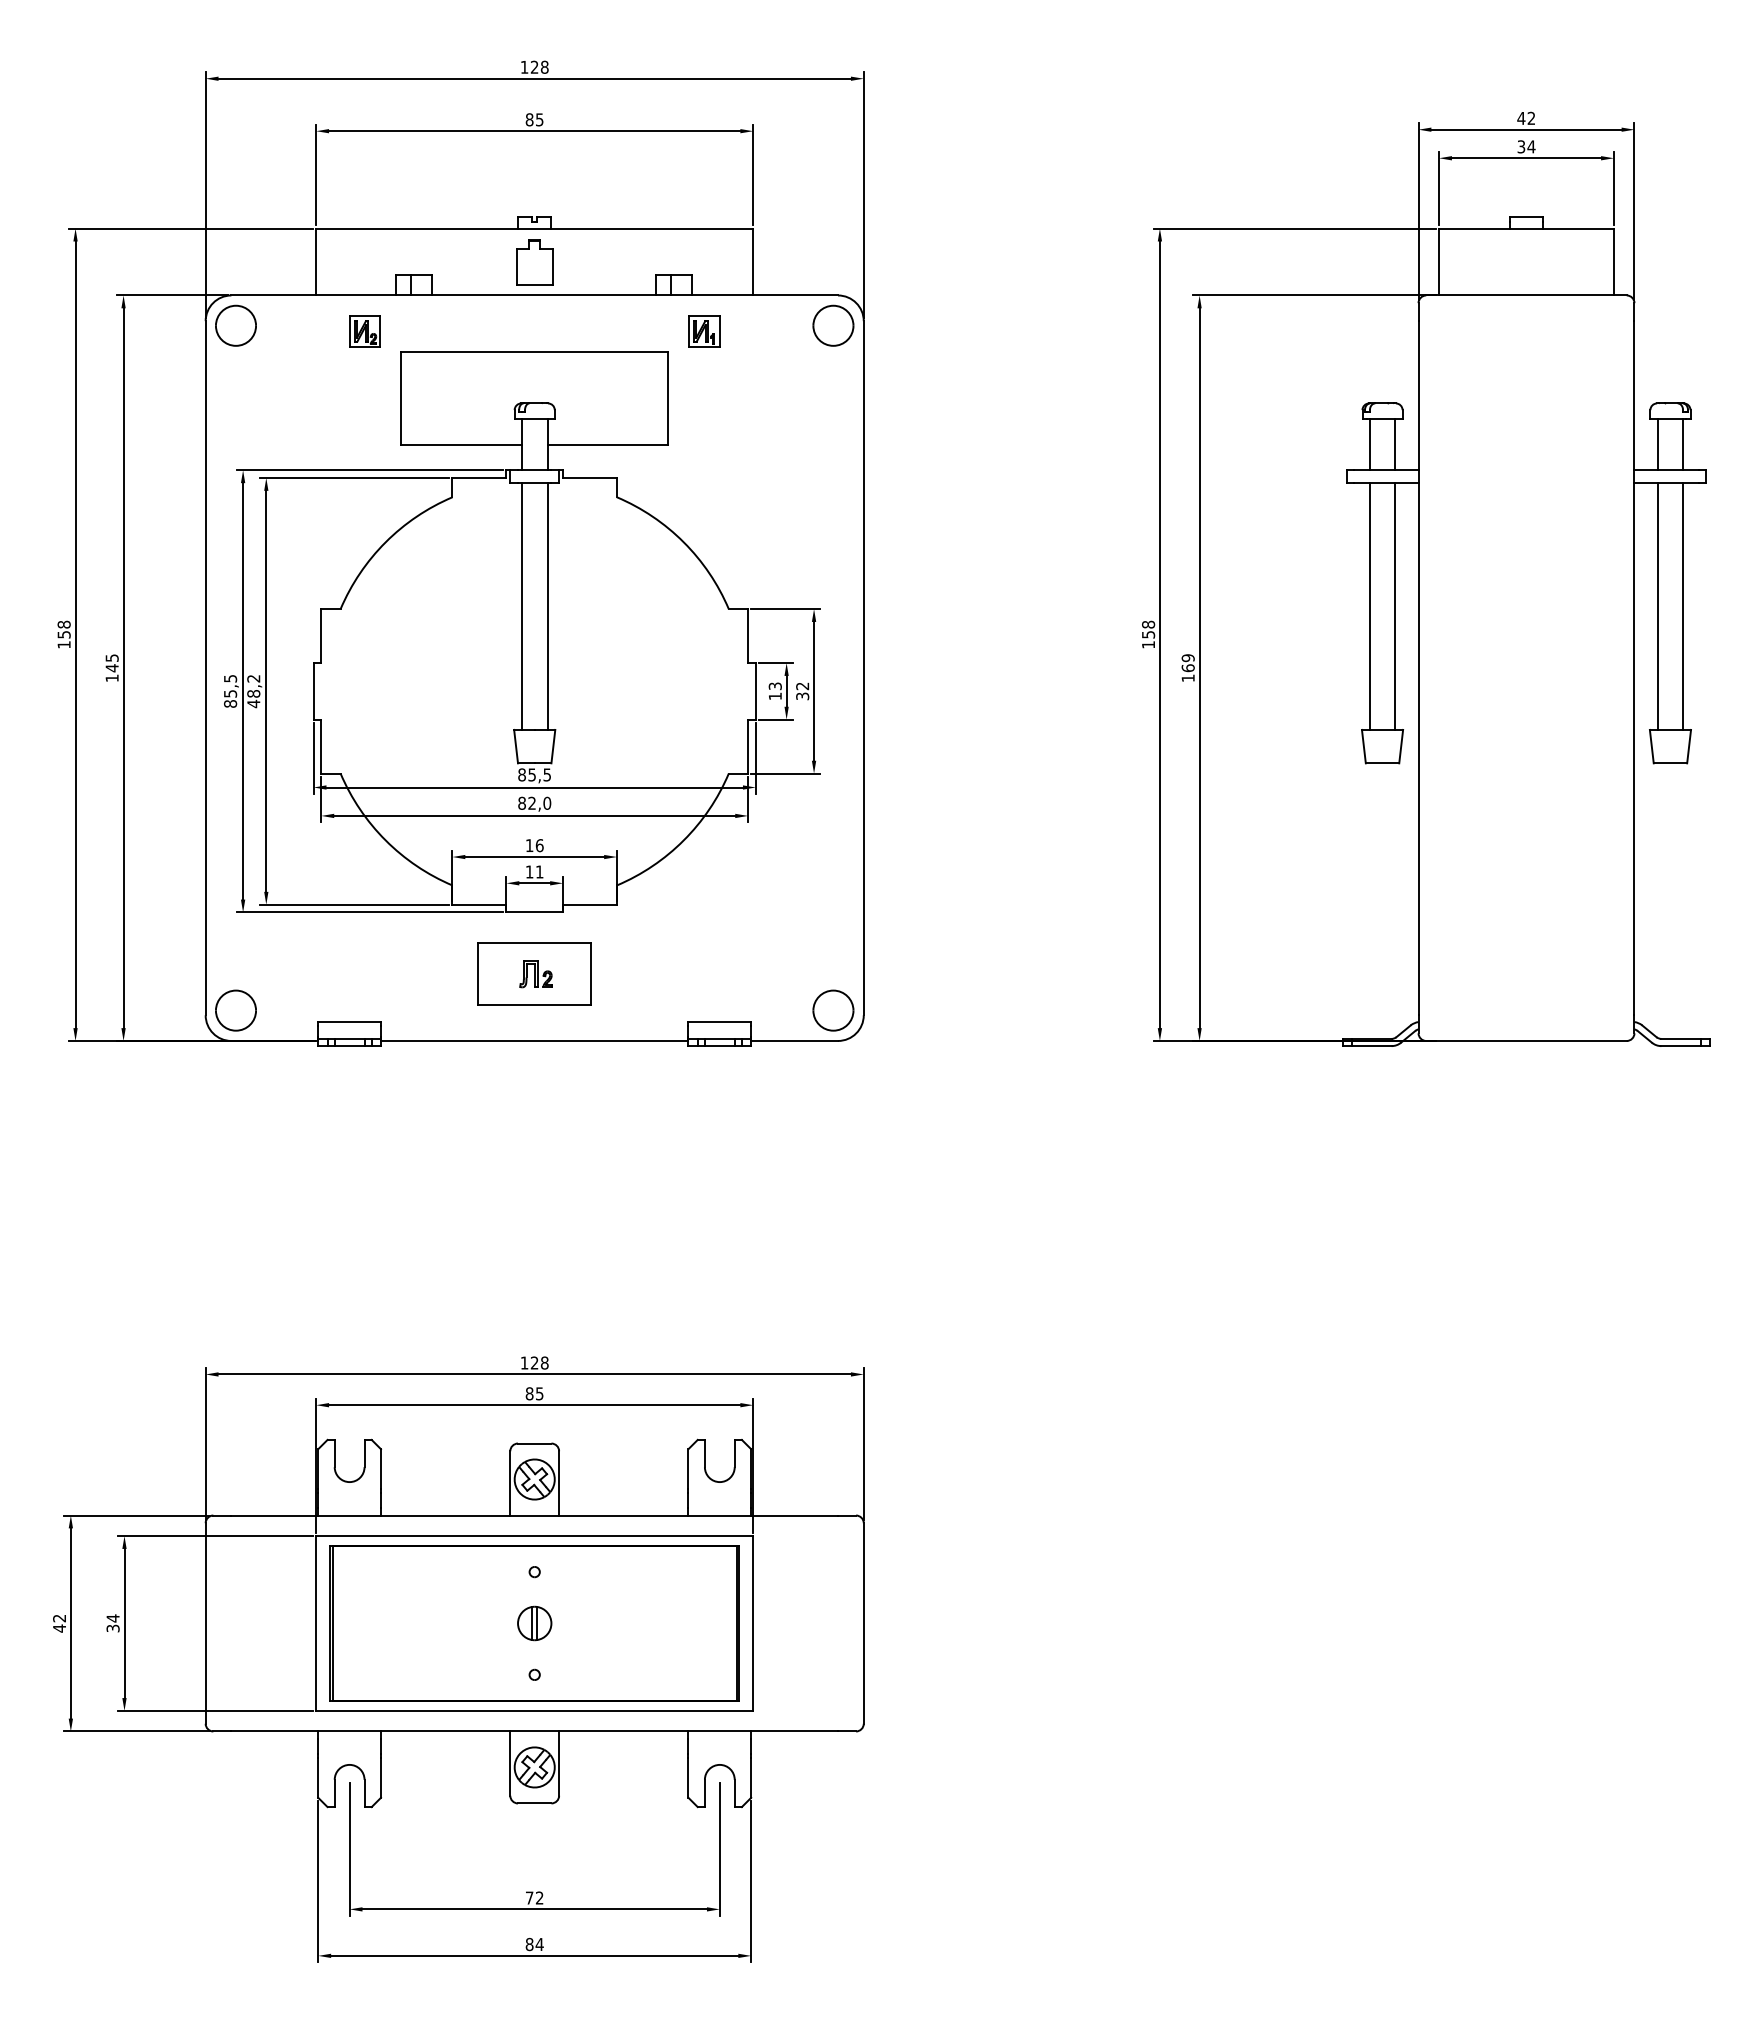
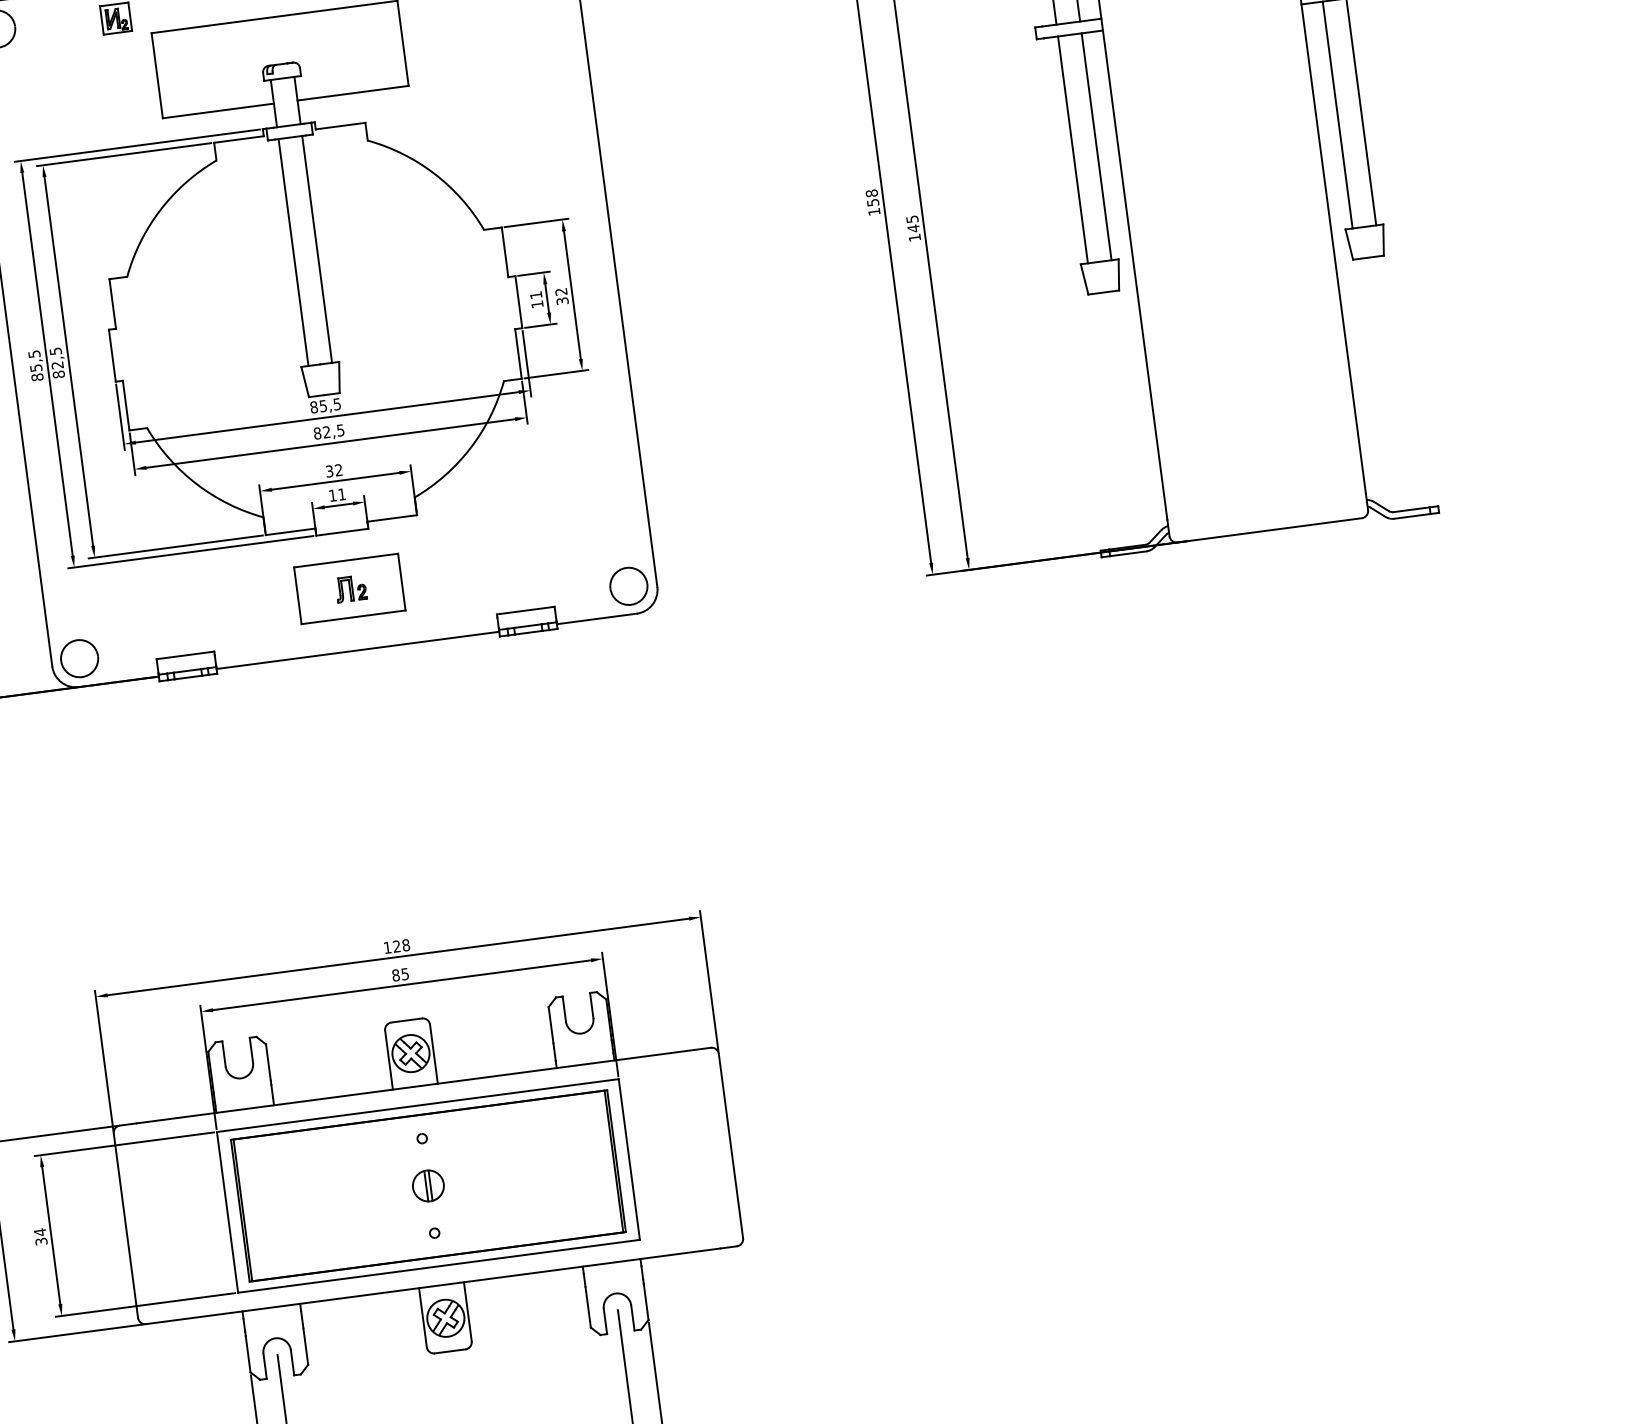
text: (1187, 663) -> (912, 224), 169 -> 145
text: (774, 686) -> (535, 295), 13 -> 11
text: (253, 691) -> (57, 363), 48,2 -> 82,5
text: (547, 802) -> (340, 429), 82,0 -> 82,5
text: (534, 845) -> (334, 470), 16 -> 32

